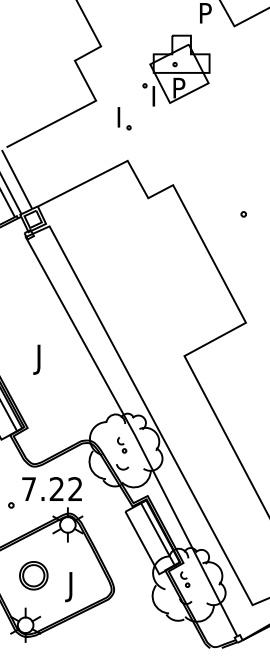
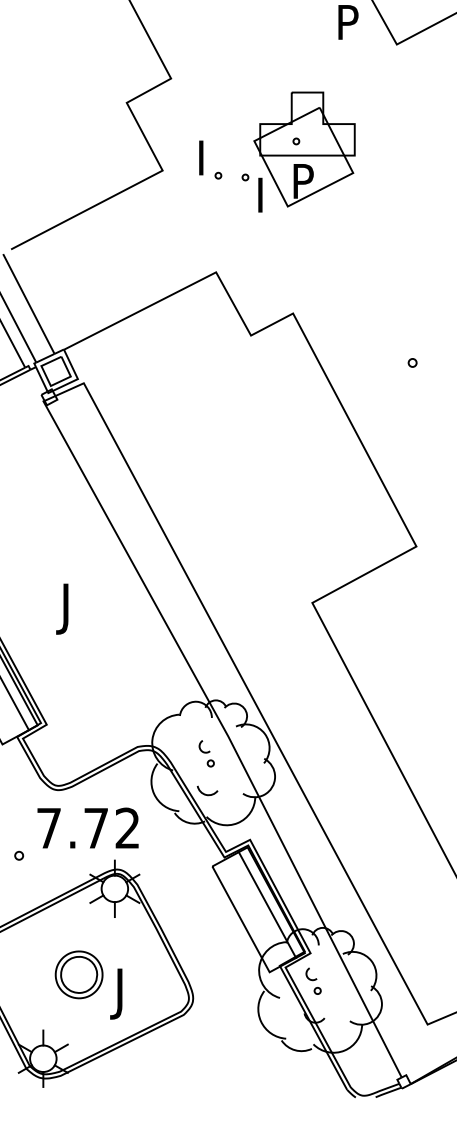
part: (176, 70) -> (298, 151), moved
part: (124, 118) -> (210, 159), moved
text: (56, 488) -> (95, 827), 7.22 -> 7.72
part: (33, 575) -> (78, 974), moved

